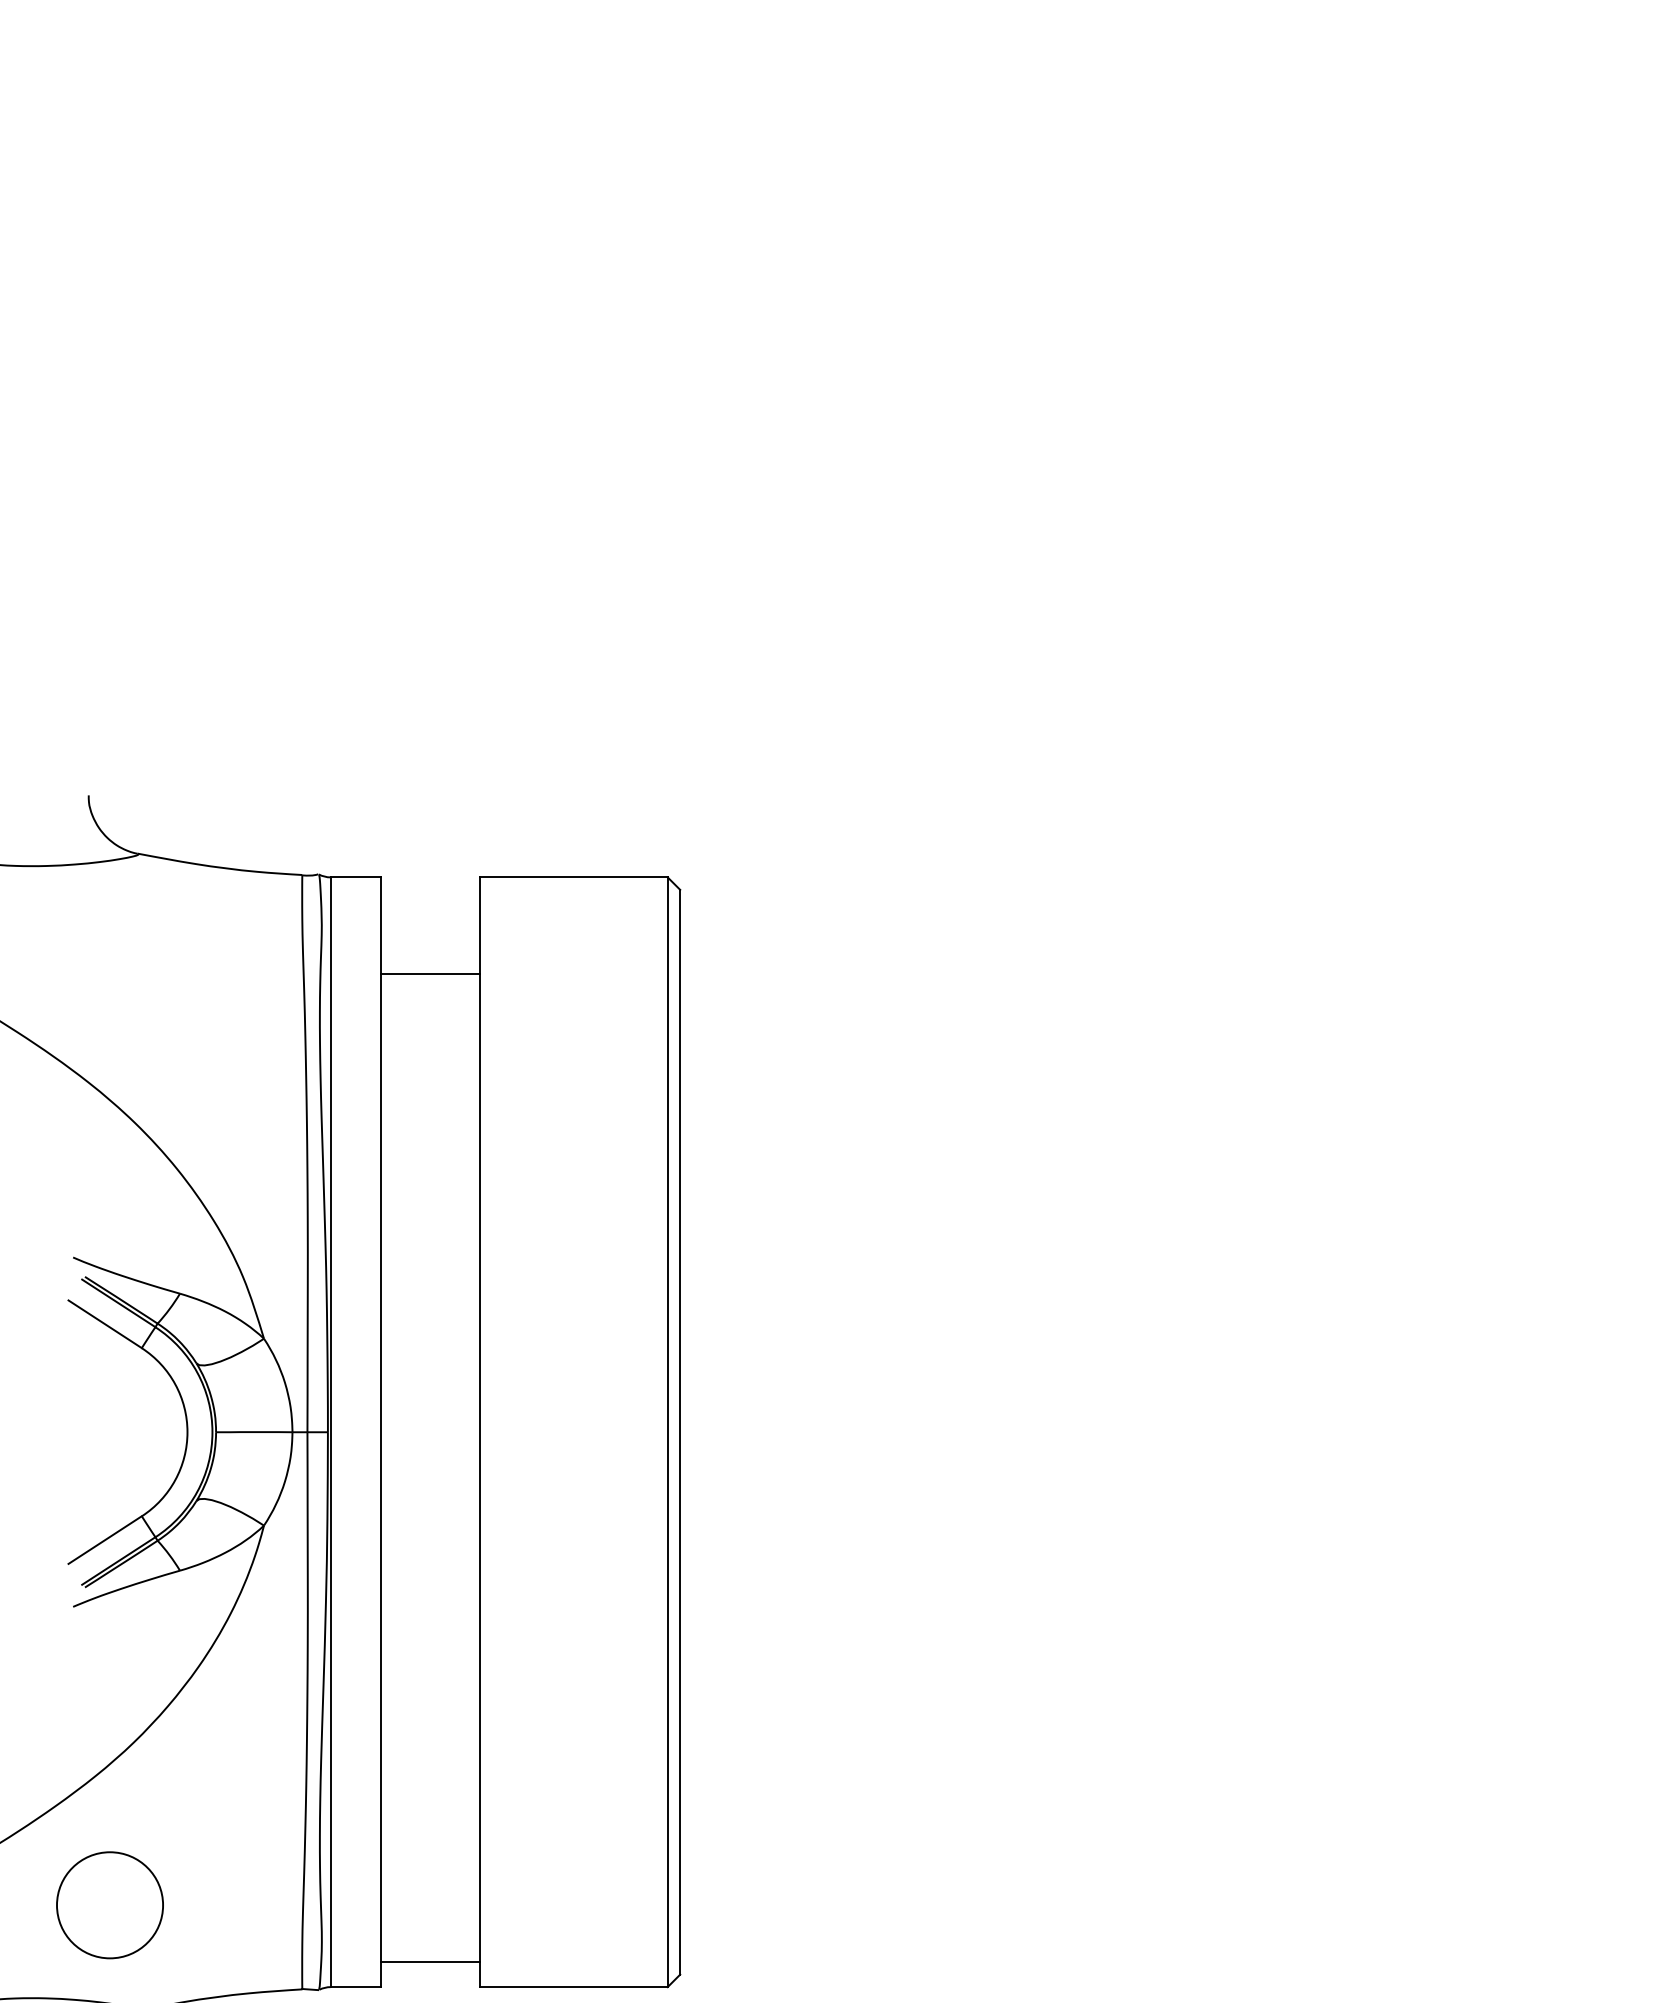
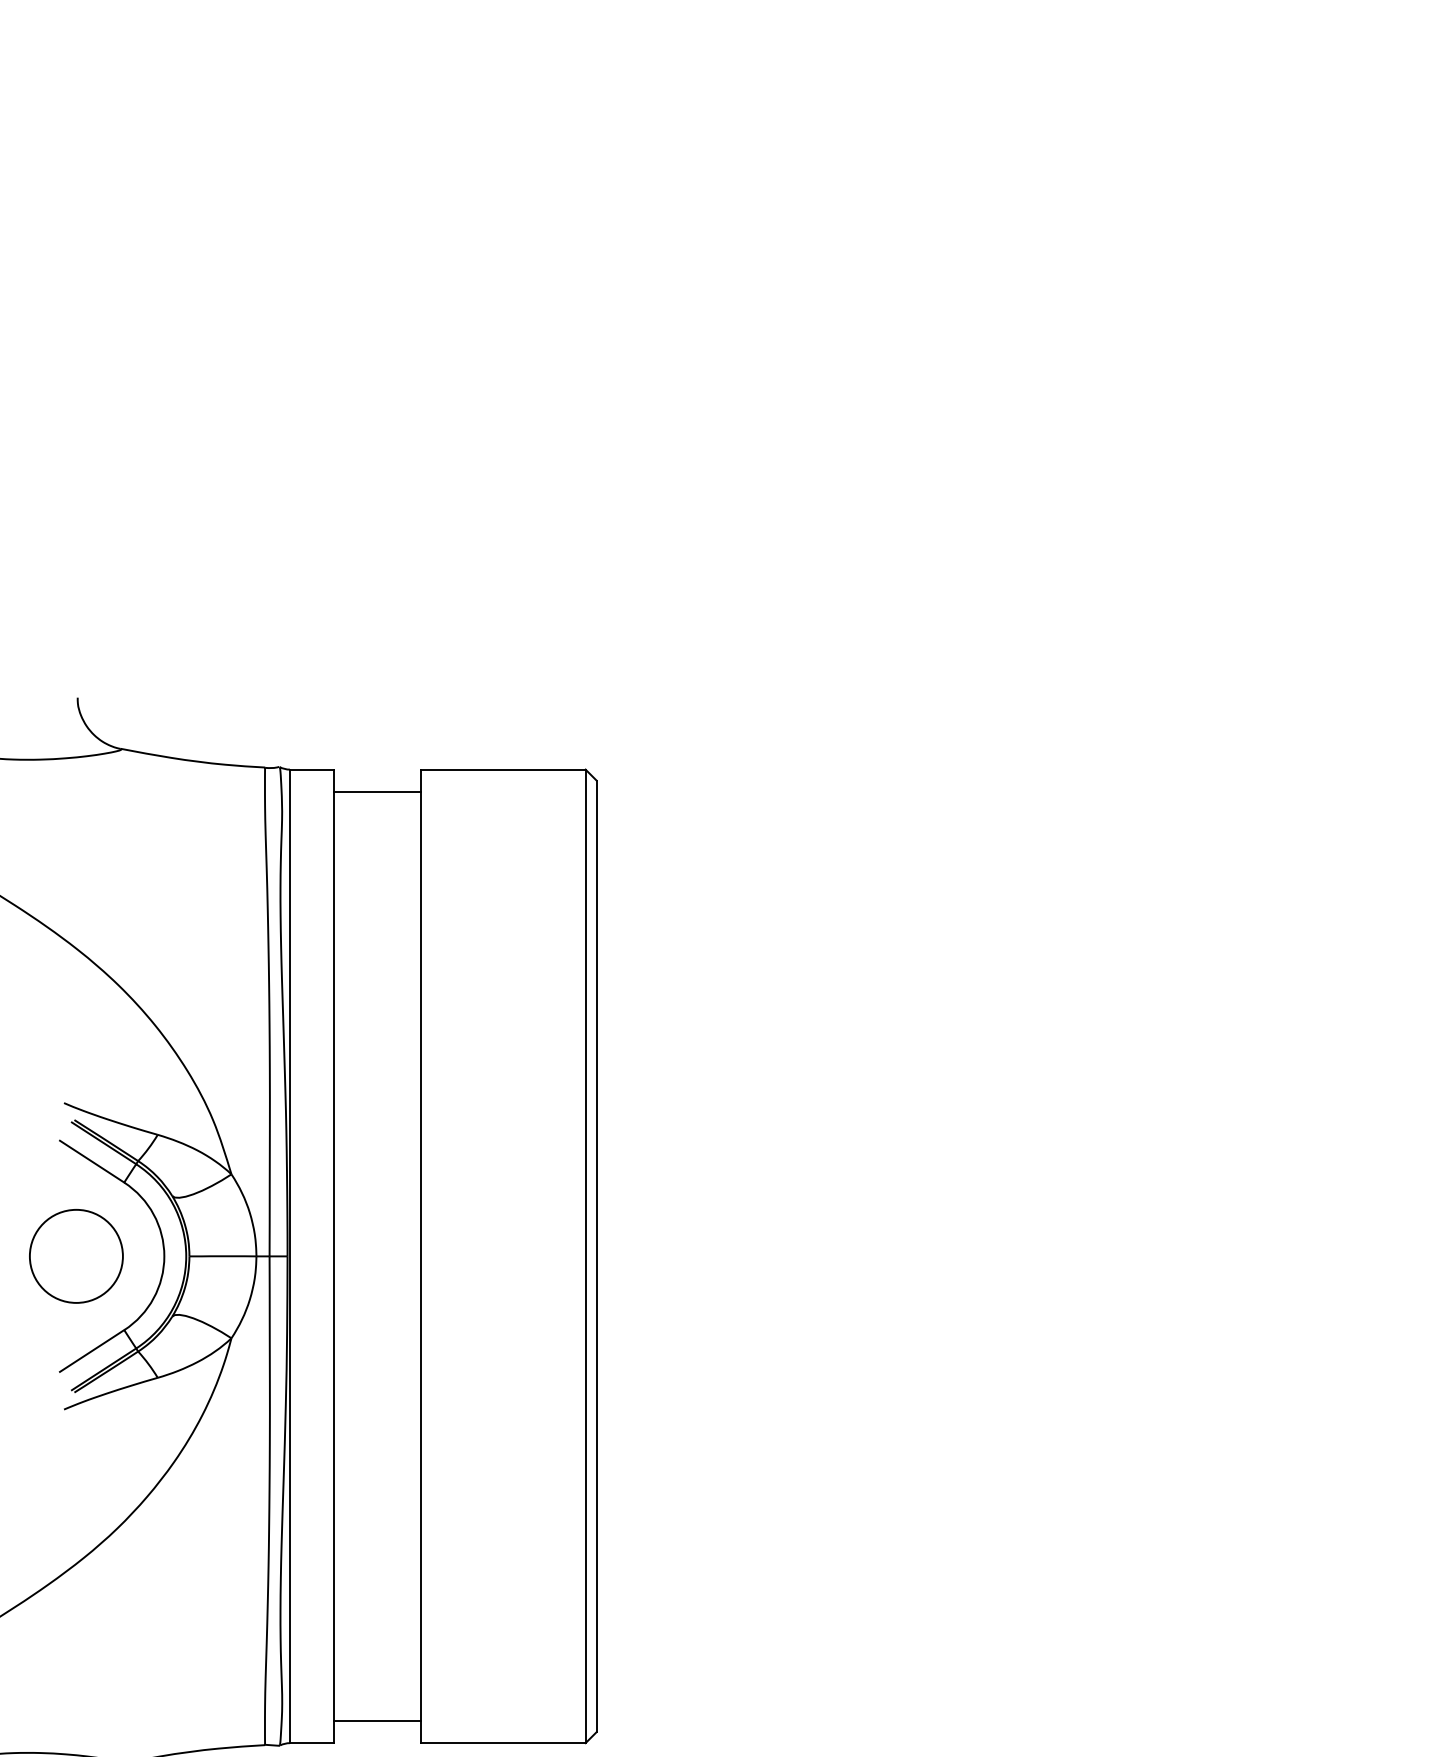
line: (430, 974) -> (377, 791), moved
circle: (110, 1905) -> (76, 1256), moved

